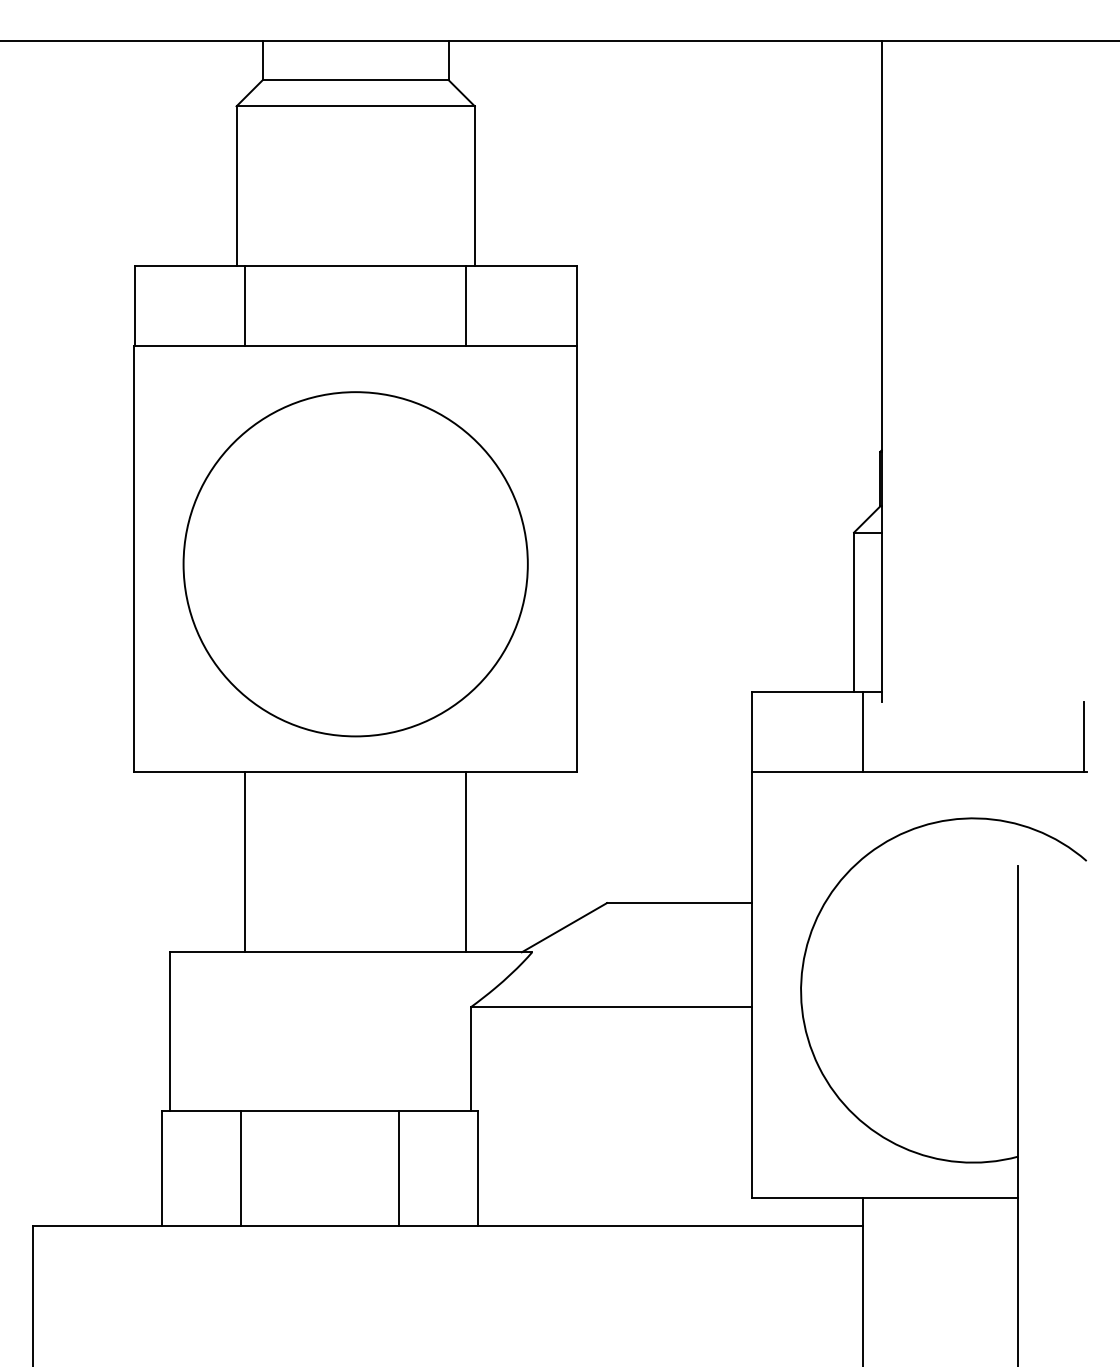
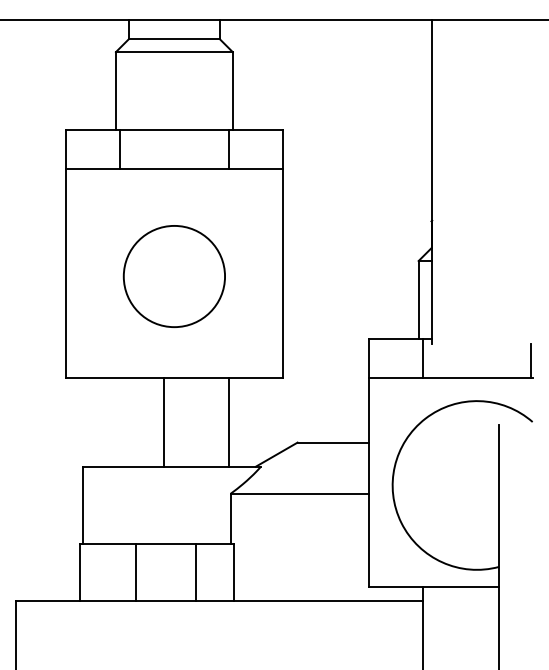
circle: (355, 564) -> (174, 276), size x0.6
line: (245, 862) -> (164, 422), moved
line: (241, 1168) -> (136, 572), moved

